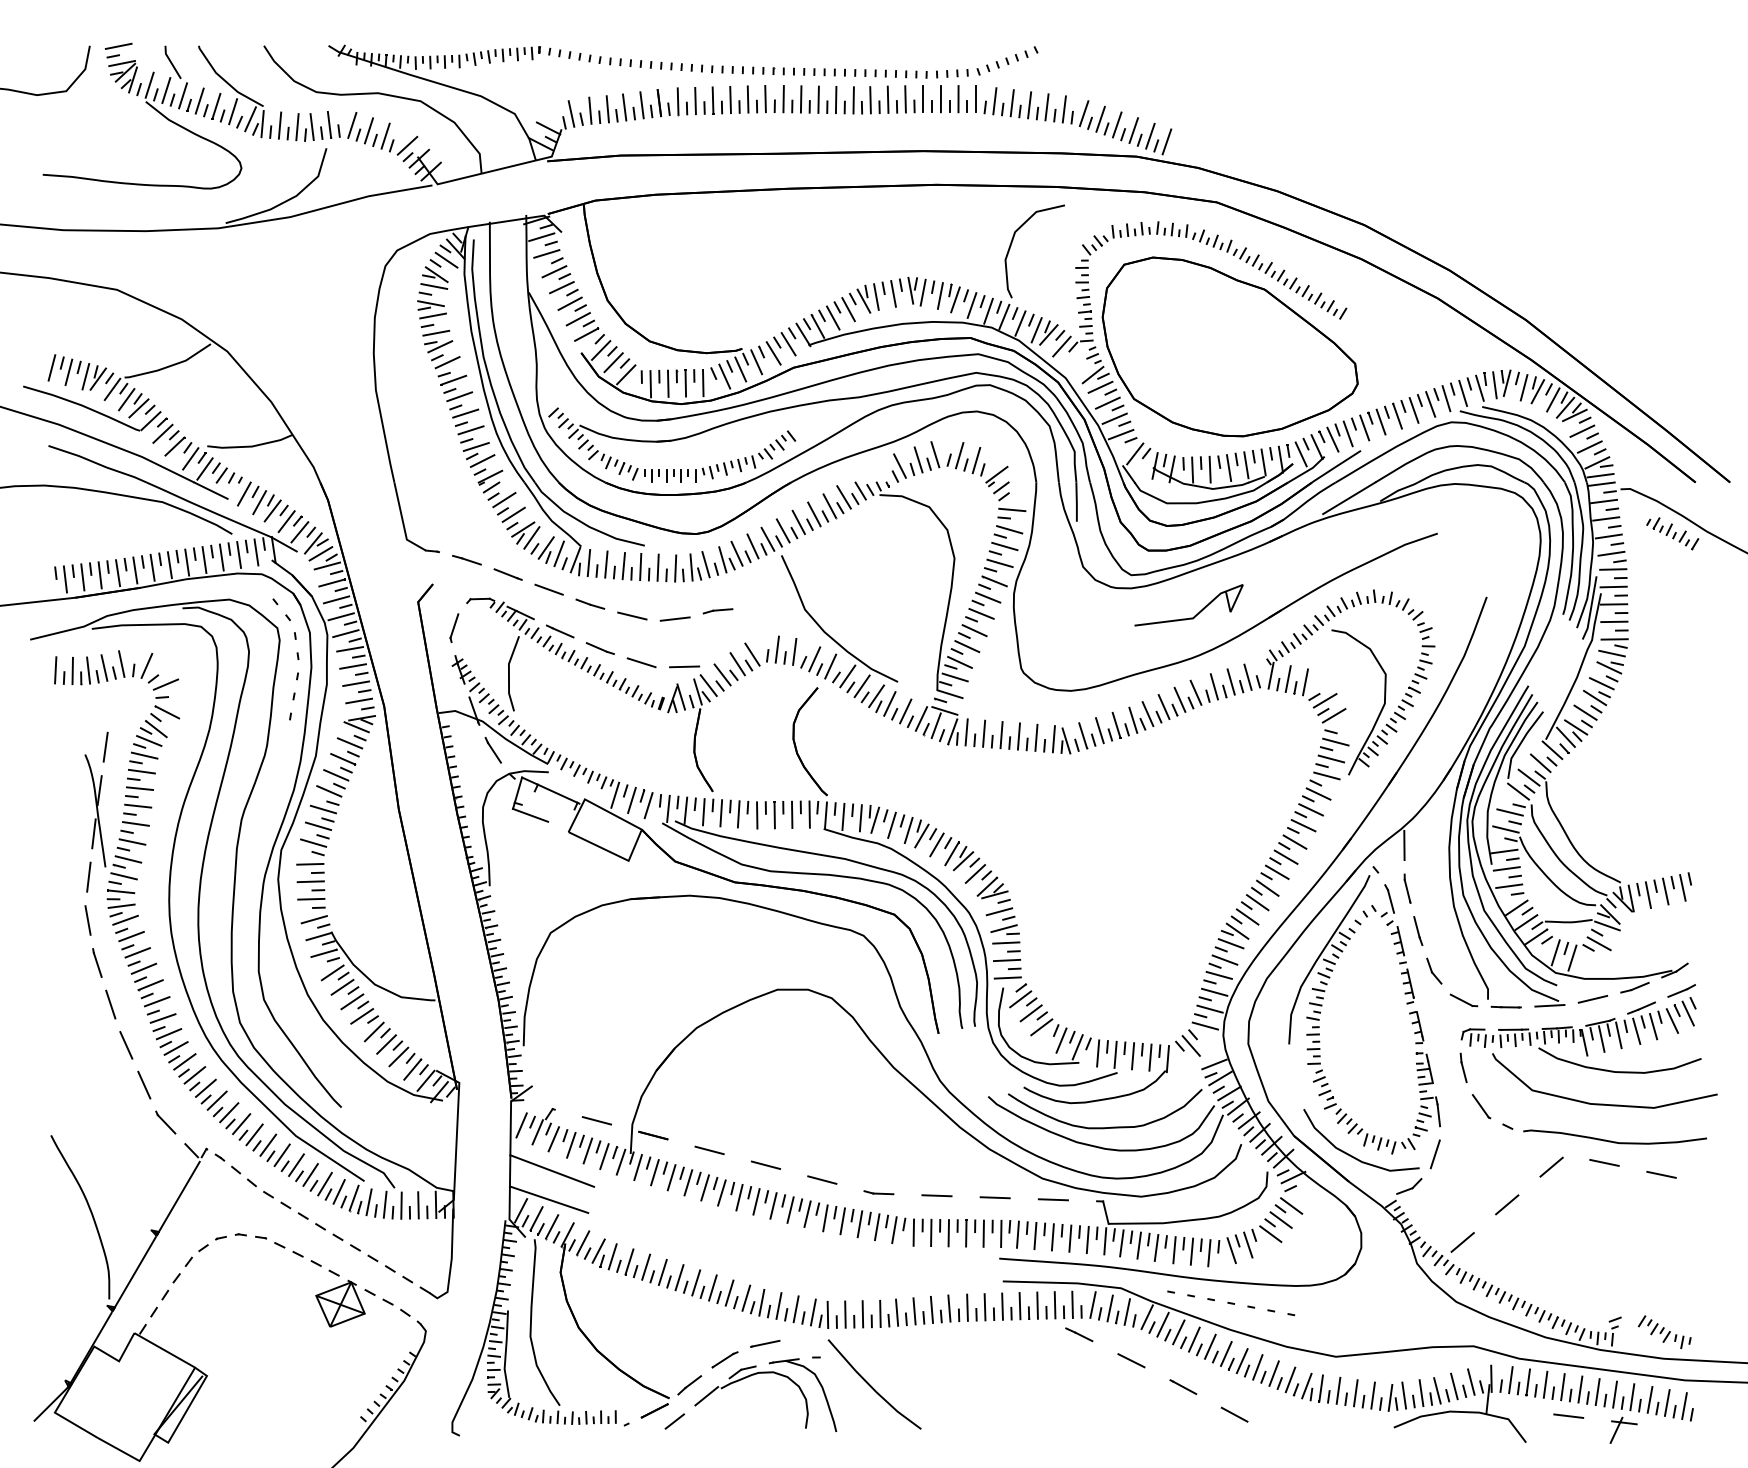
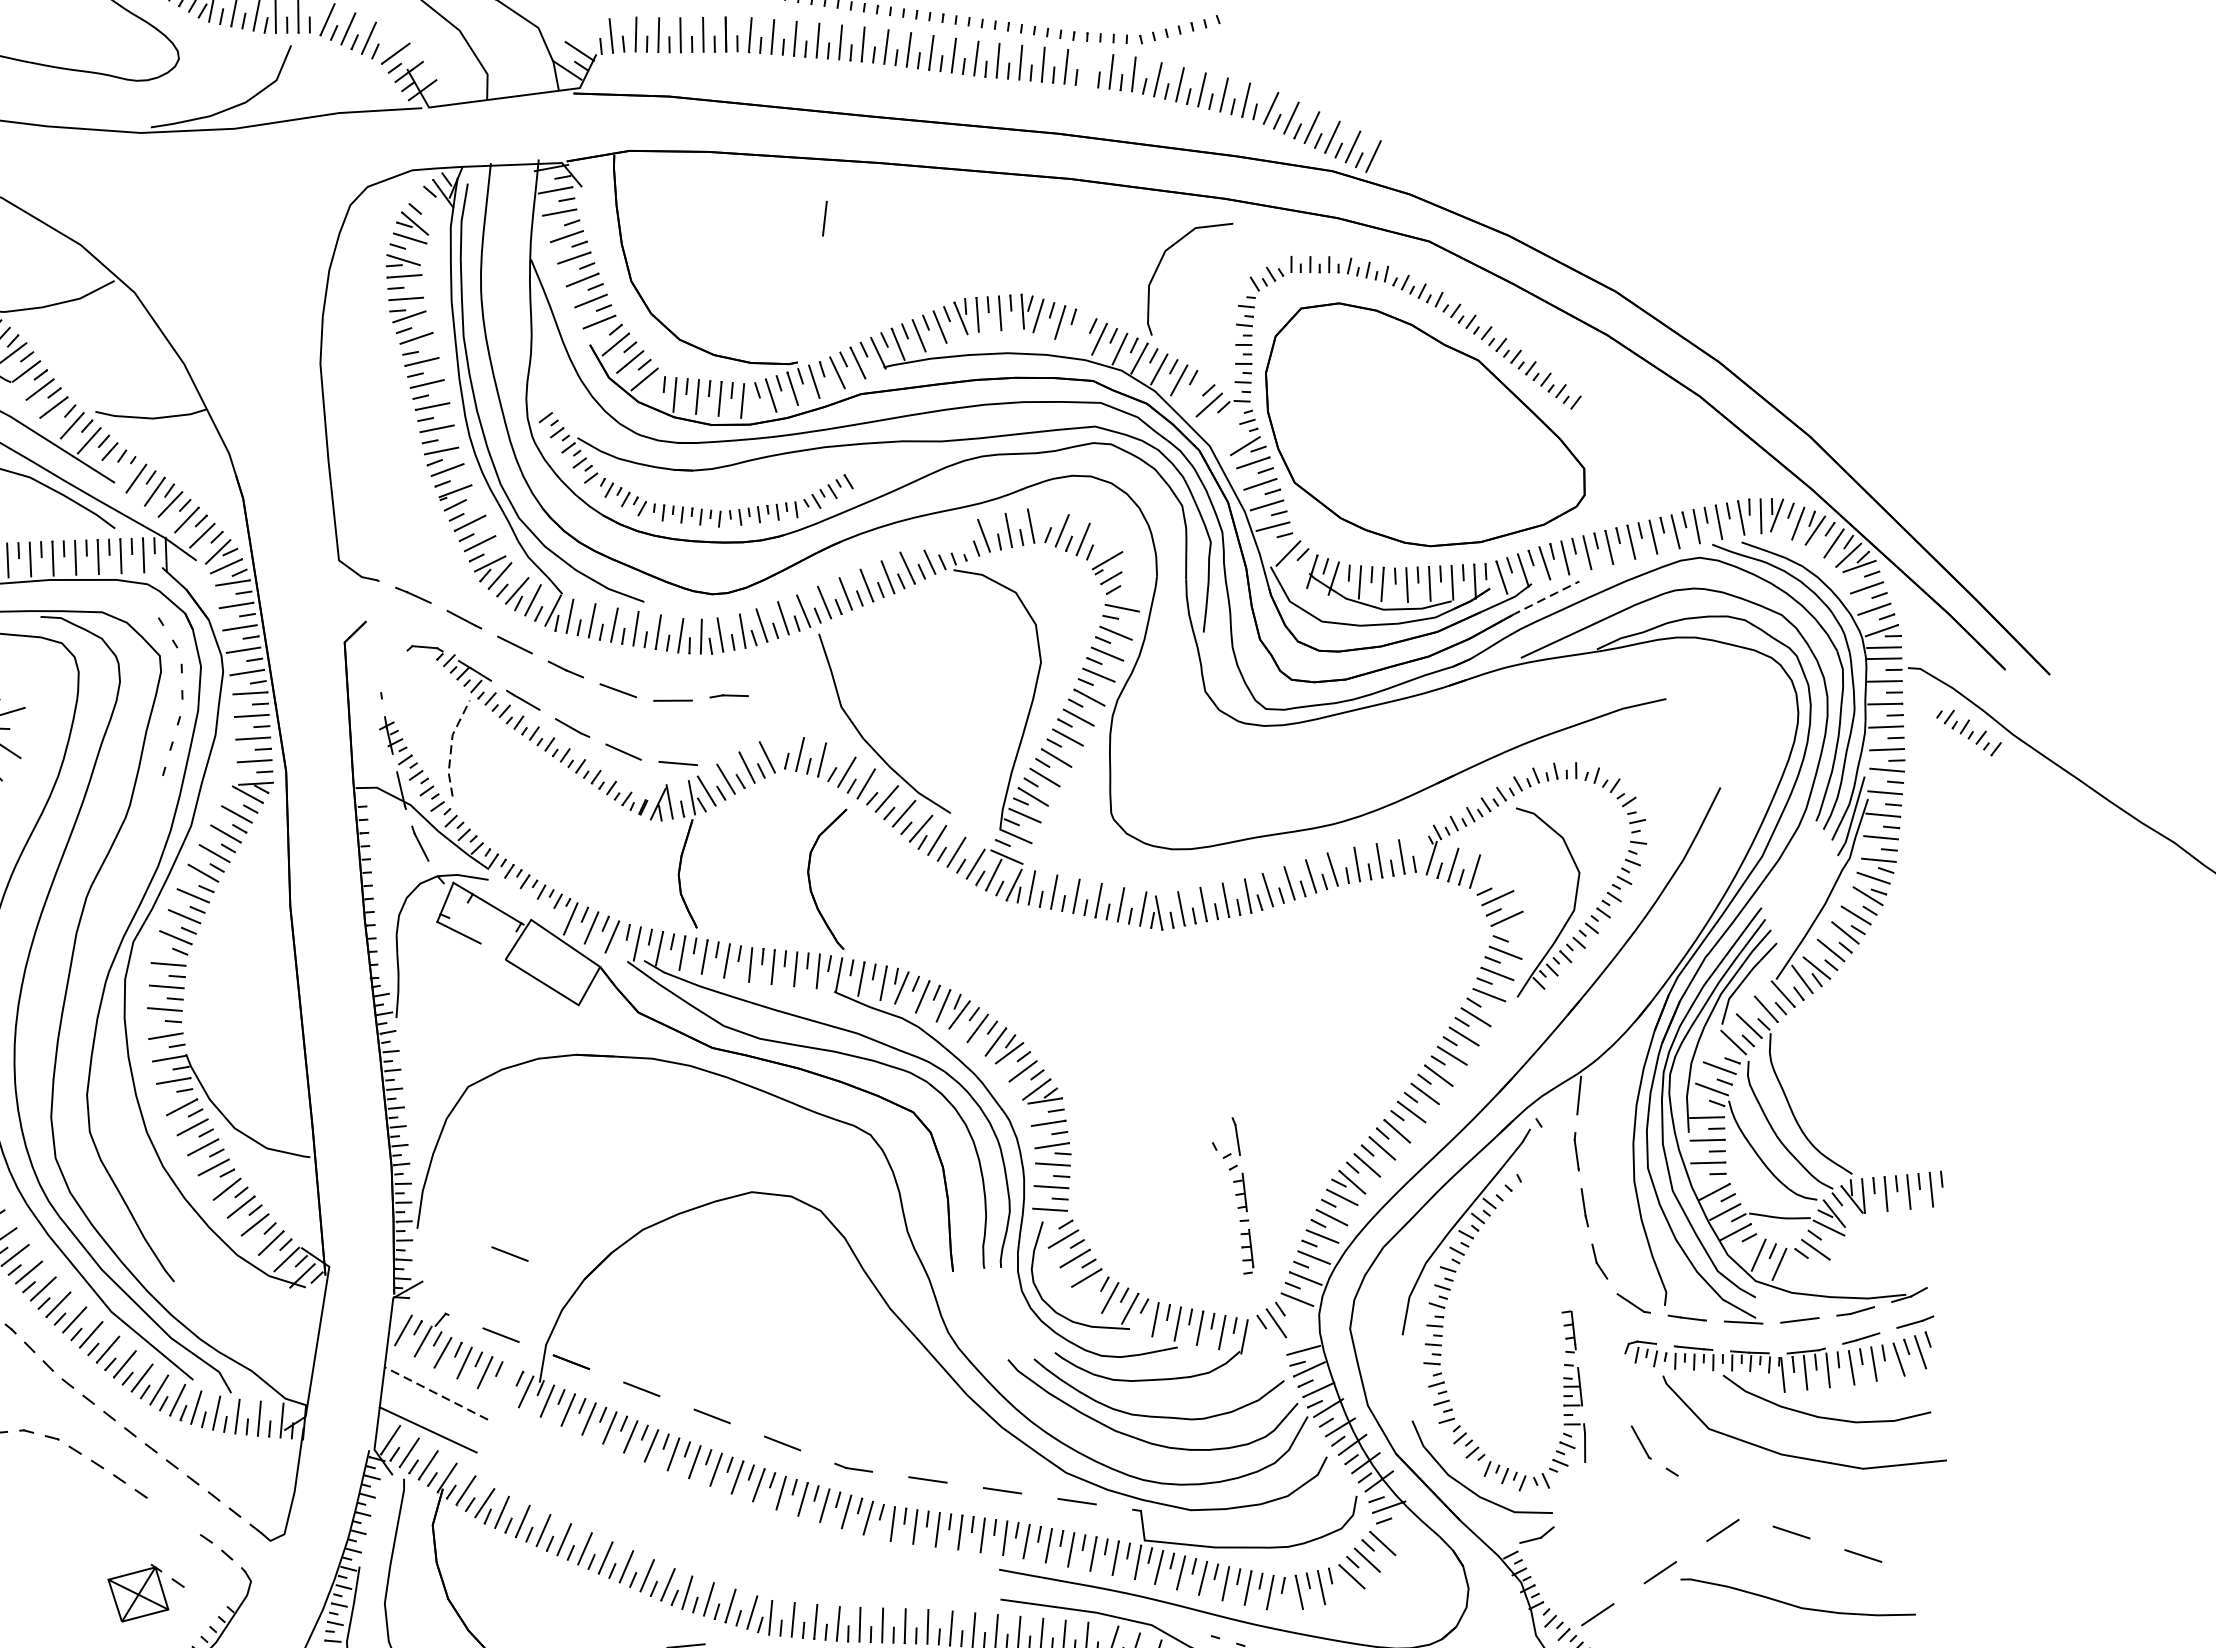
line: (940, 99) -> (824, 219), moved
line: (446, 259) -> (429, 205), removed
line: (955, 299) -> (1079, 329), removed
line: (1048, 334) -> (1193, 387), removed
line: (1336, 466) -> (1545, 598), solid -> dashed
curve: (1195, 614) -> (1343, 768), removed
line: (454, 626) -> (387, 678), removed
line: (508, 672) -> (450, 745), solid -> dashed
part: (1392, 944) -> (1233, 1195), moved
line: (596, 1057) -> (509, 1253), added
line: (1463, 1067) -> (1623, 1389), removed
curve: (1611, 1140) -> (1792, 1603), moved
line: (1434, 1154) -> (1573, 1497), removed
line: (604, 1156) -> (505, 1382), removed
line: (552, 1171) -> (436, 1394), solid -> dashed
part: (345, 1303) -> (144, 1593), moved

